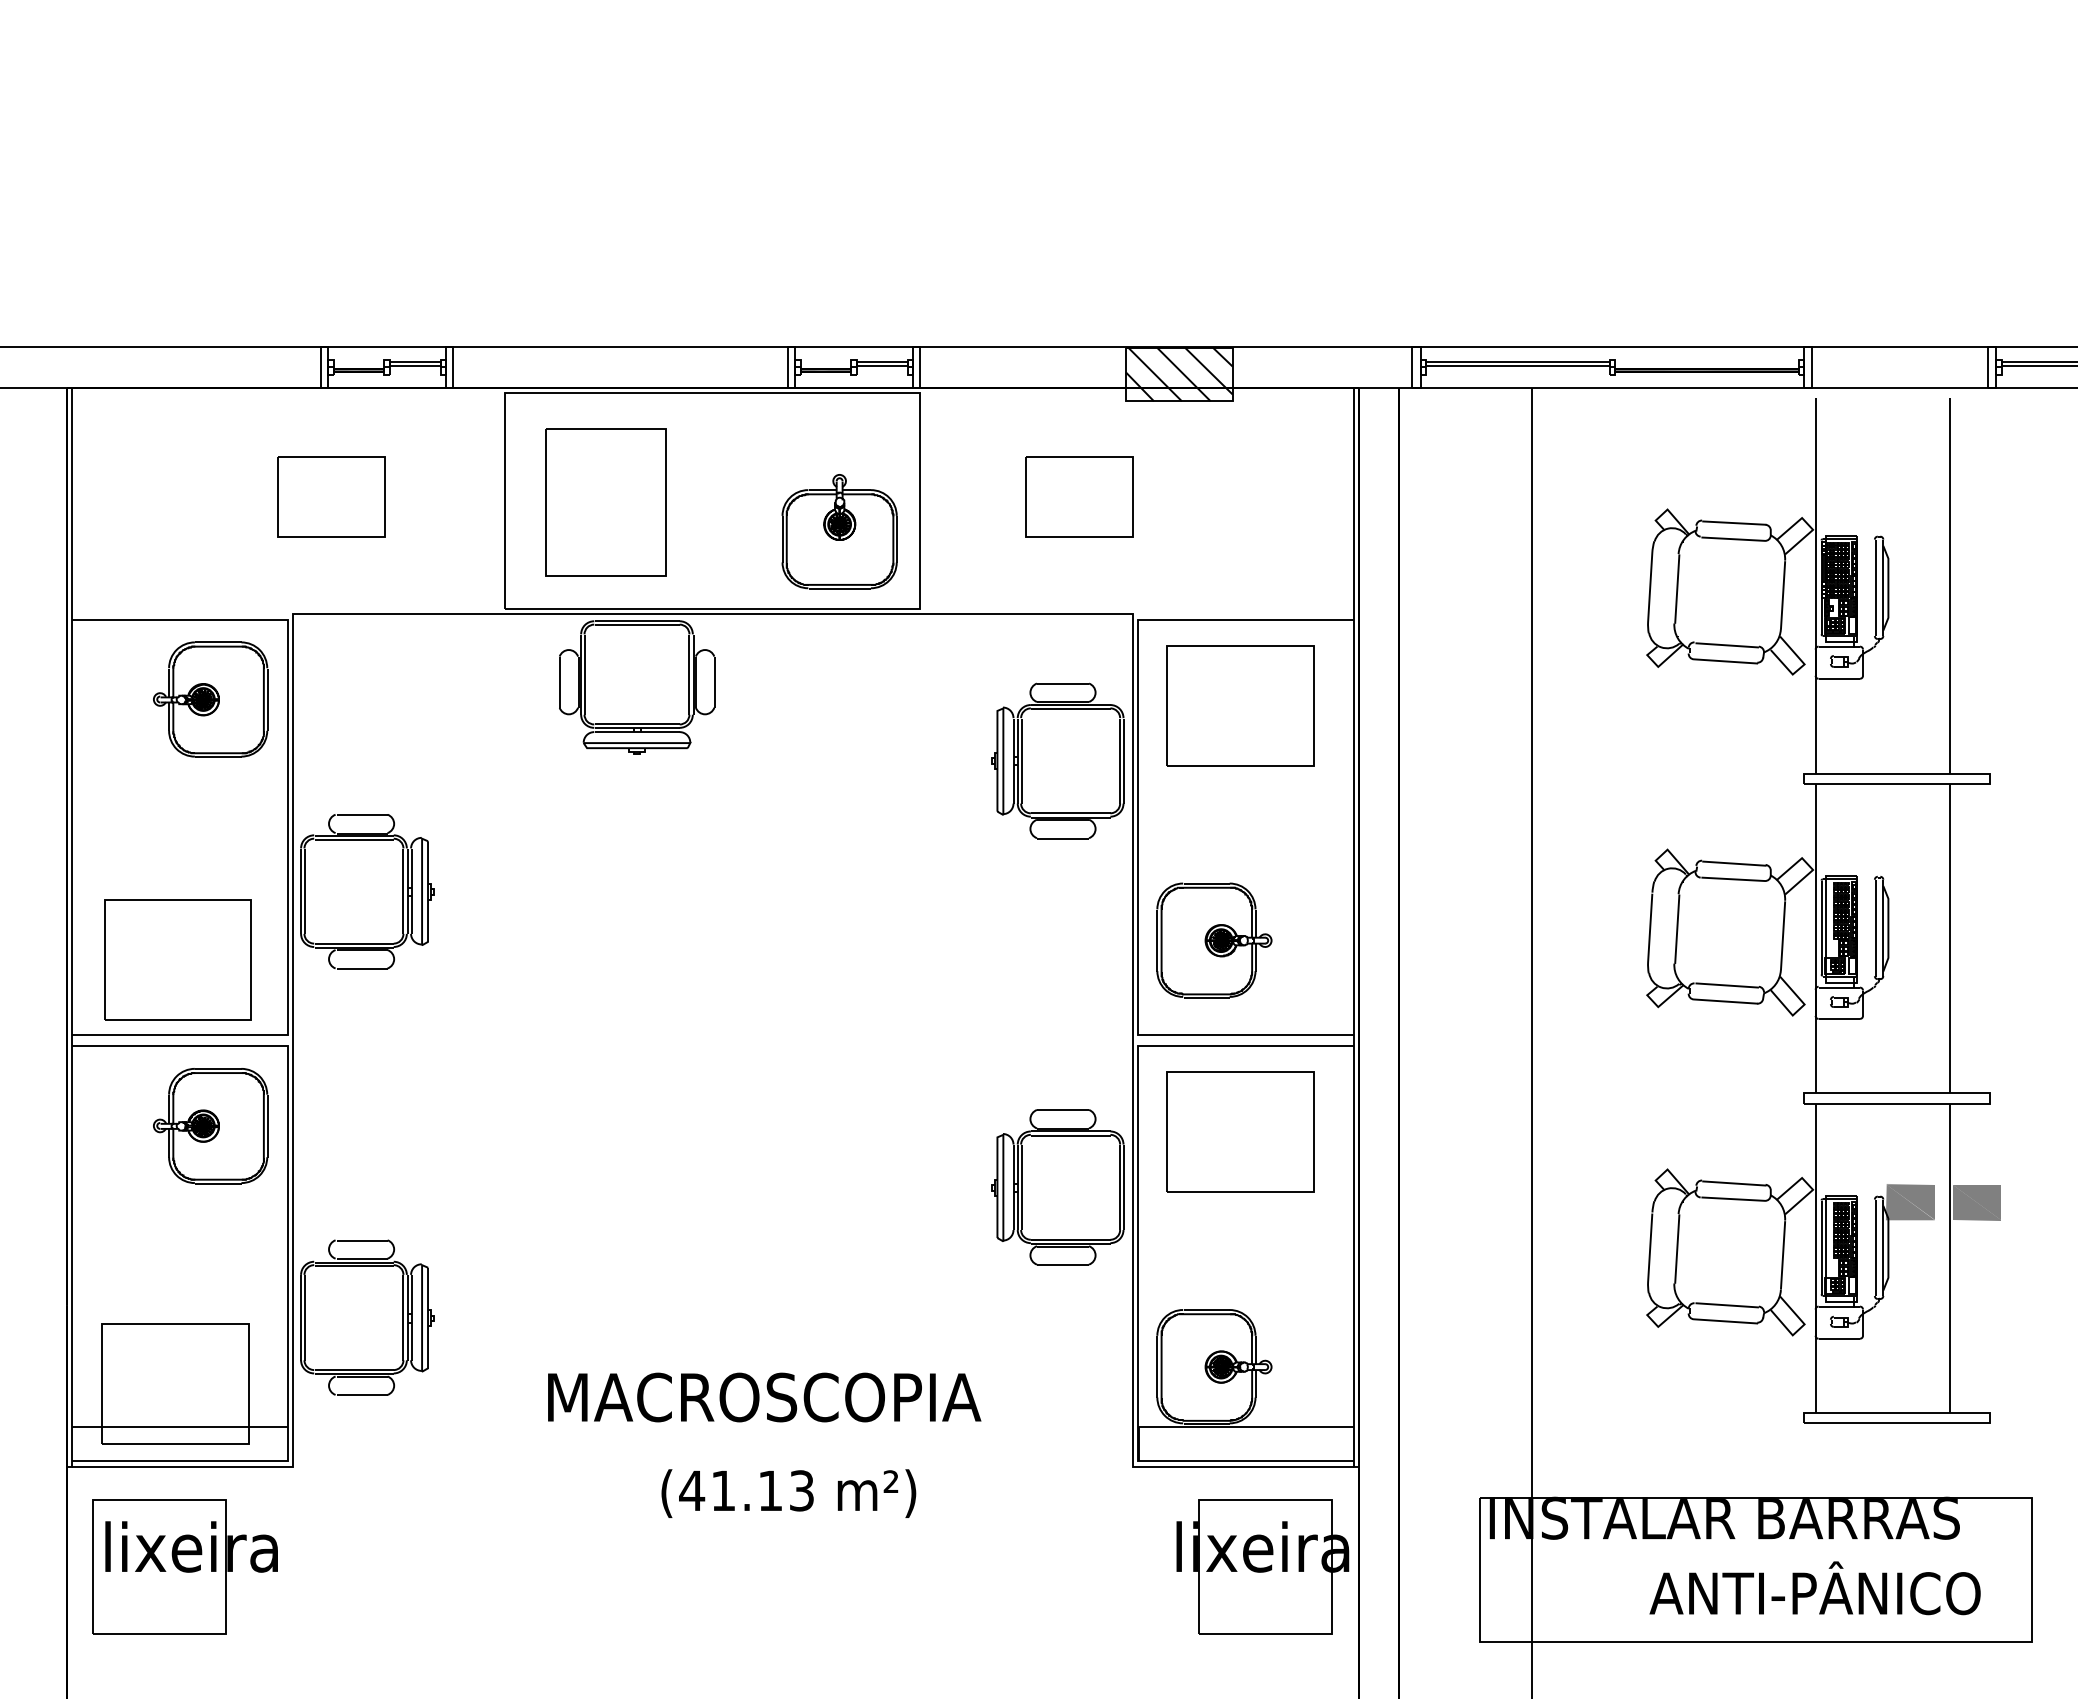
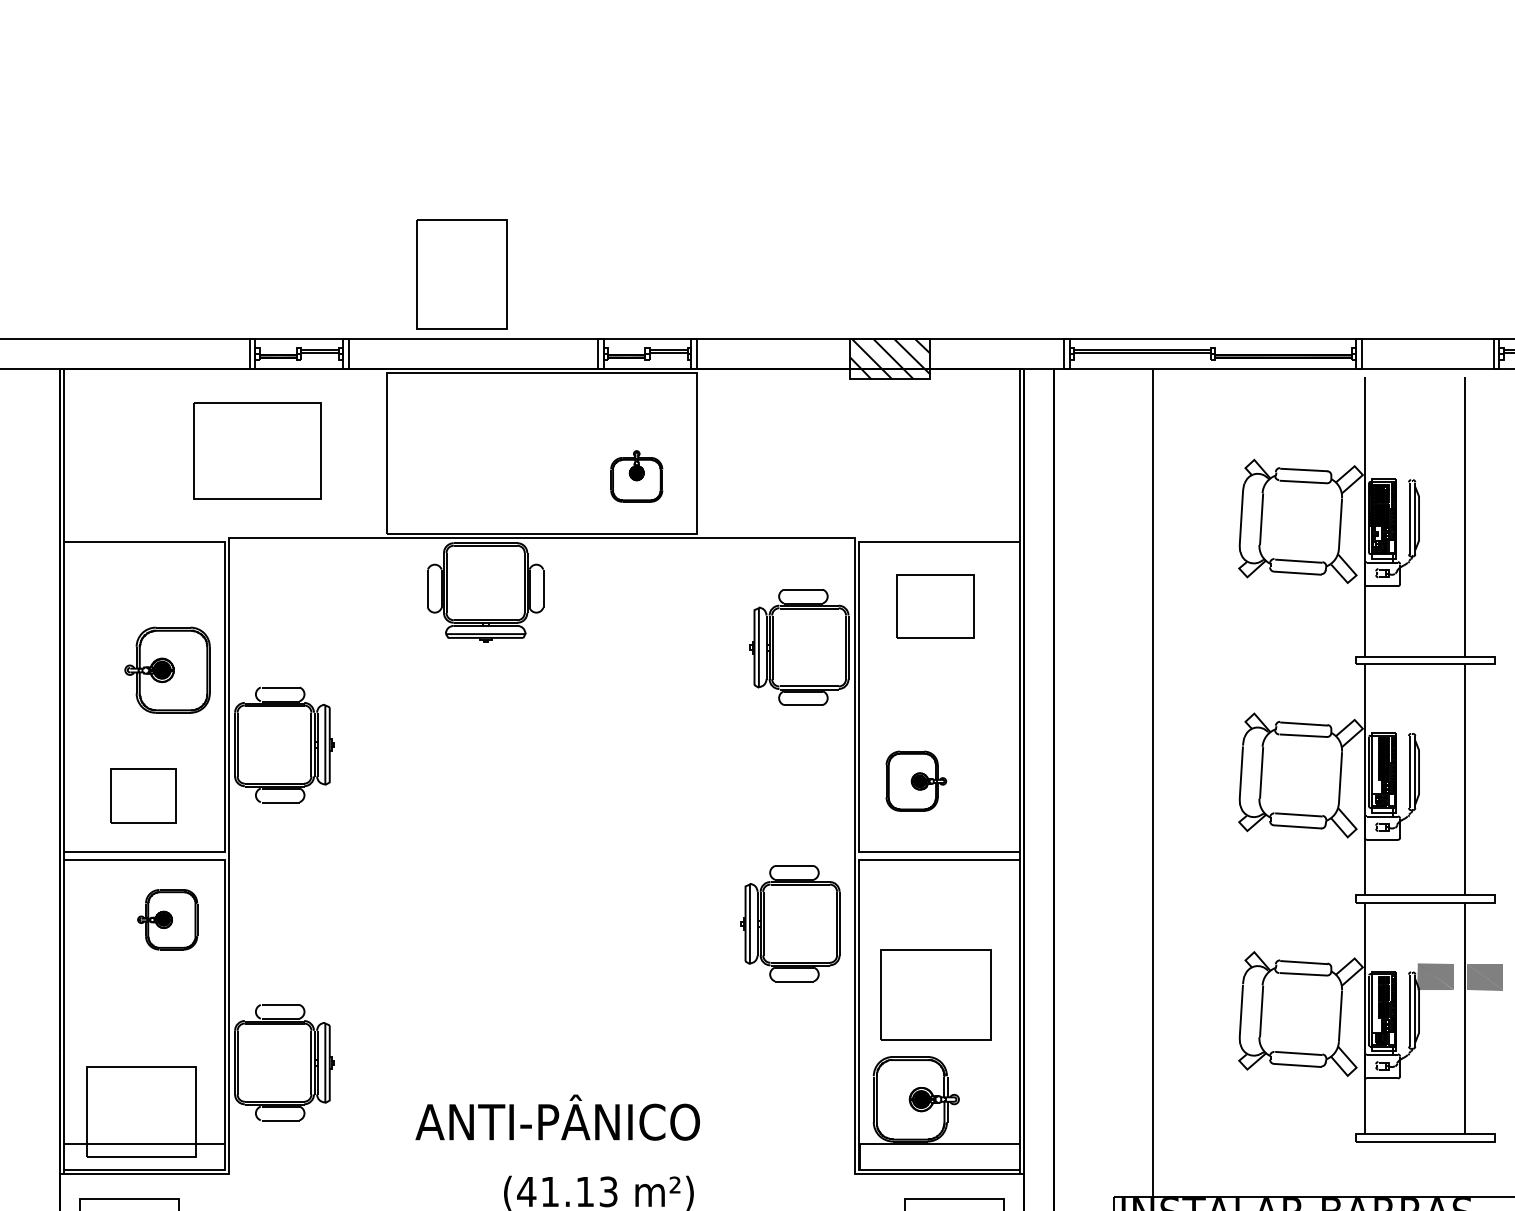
part: (331, 496) -> (257, 450), size x1.6
part: (1079, 496) -> (815, 450), removed
part: (605, 502) -> (462, 274), moved
part: (839, 531) -> (636, 476), size x0.6
part: (210, 699) -> (167, 670), moved
part: (1240, 705) -> (935, 606), size x0.7
part: (1214, 940) -> (916, 781), size x0.7
part: (177, 959) -> (142, 795), size x0.6
part: (210, 1126) -> (167, 920), size x0.7
part: (1240, 1131) -> (935, 994), moved
part: (1057, 1187) -> (790, 923), moved
text: (761, 1391) -> (578, 1117), MACROSCOPIA -> ANTI-PÂNICO

